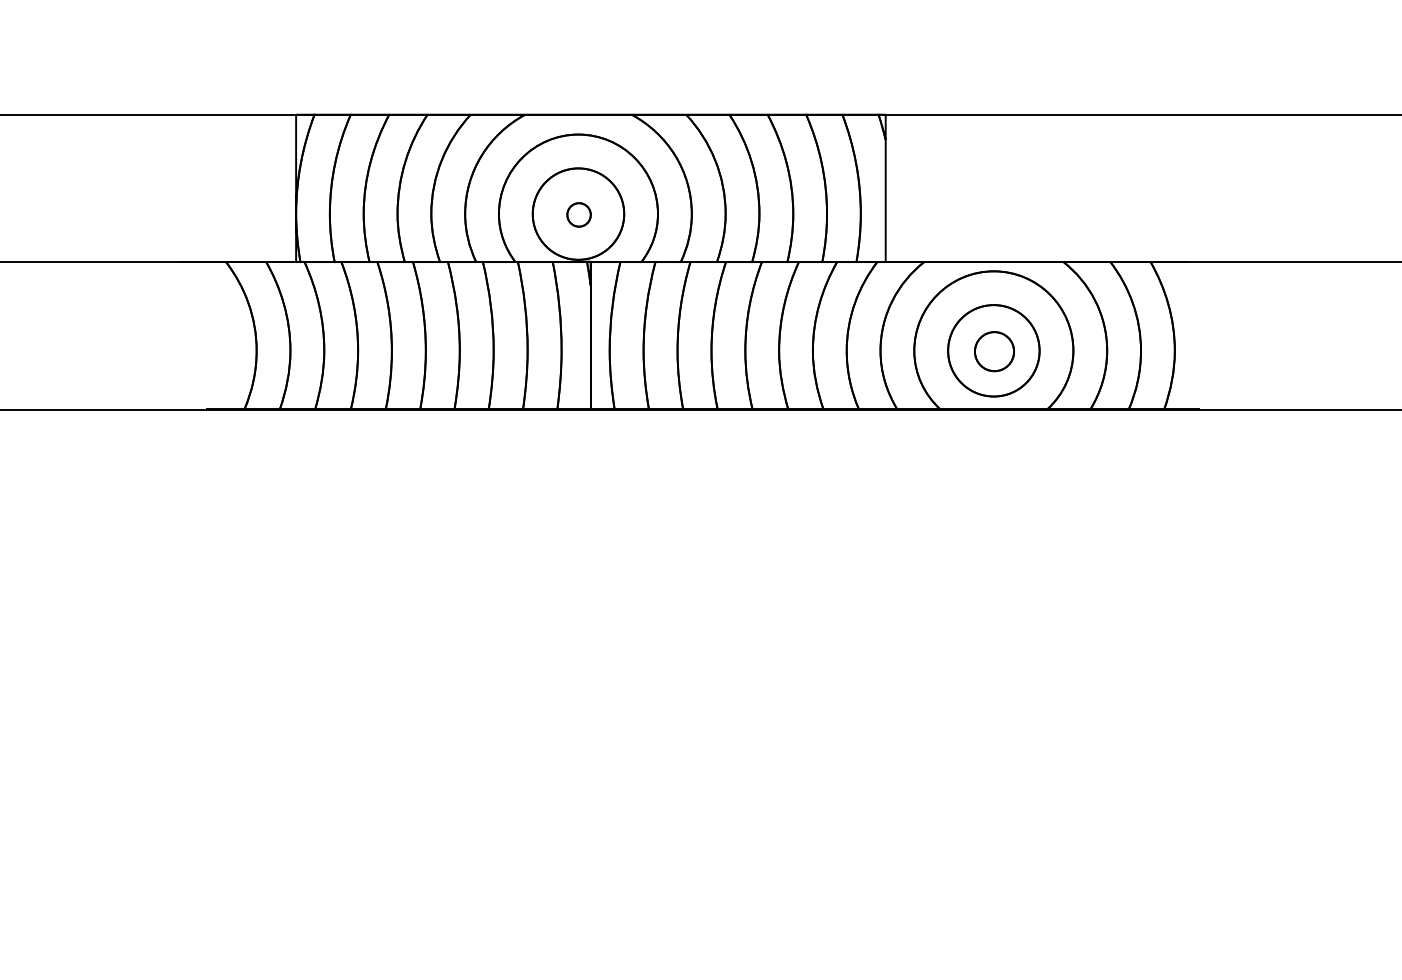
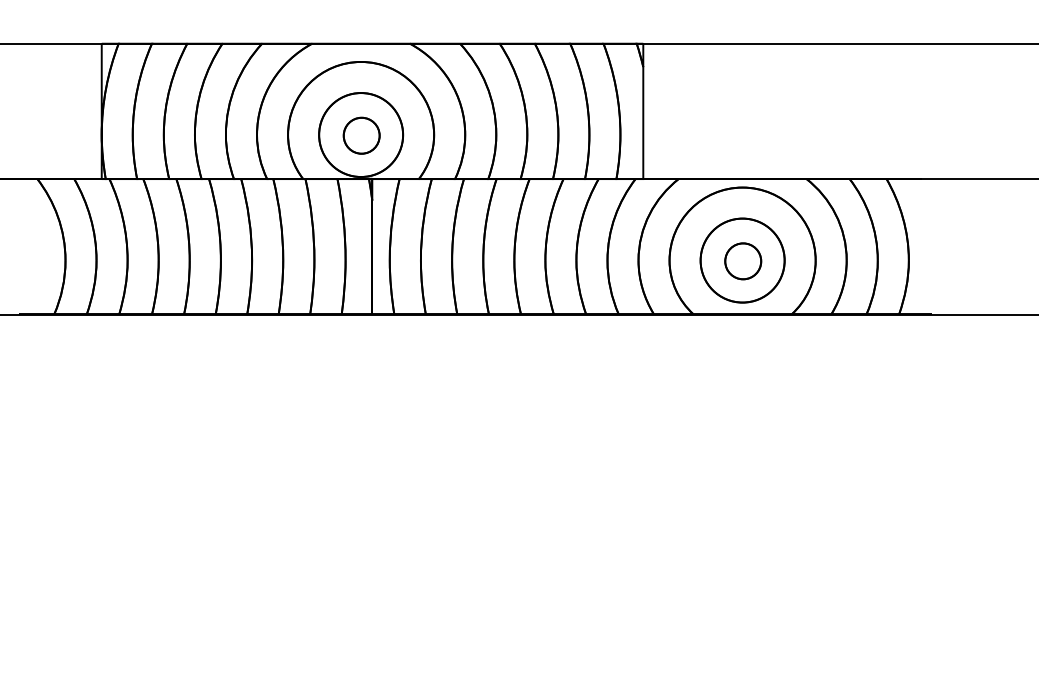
part: (578, 214) -> (361, 135), size x1.67

